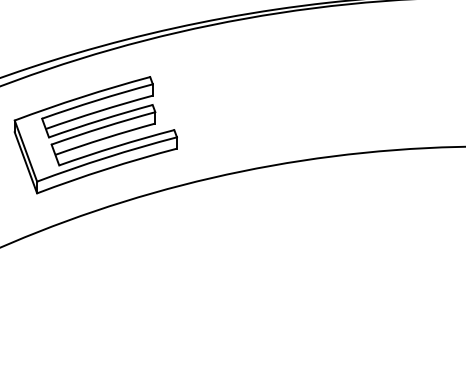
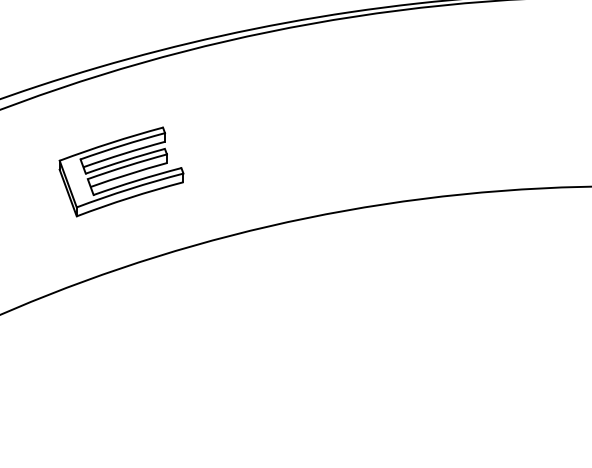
part: (95, 134) -> (121, 171), size x0.6

